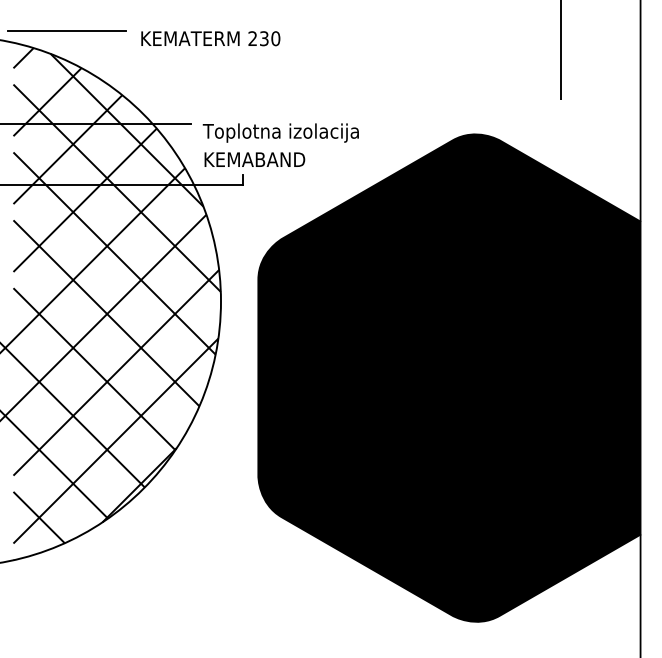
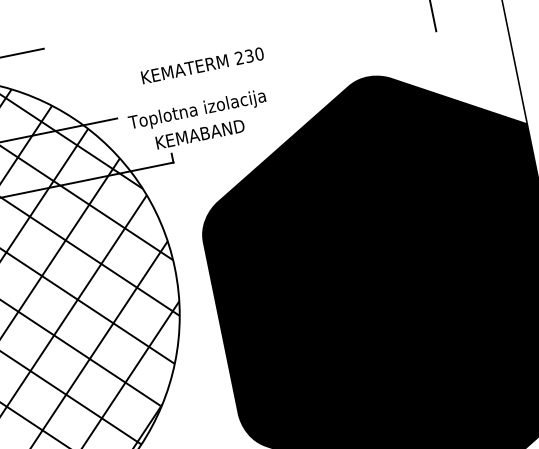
text: (210, 38) -> (202, 65), moved
text: (254, 159) -> (199, 134), moved

